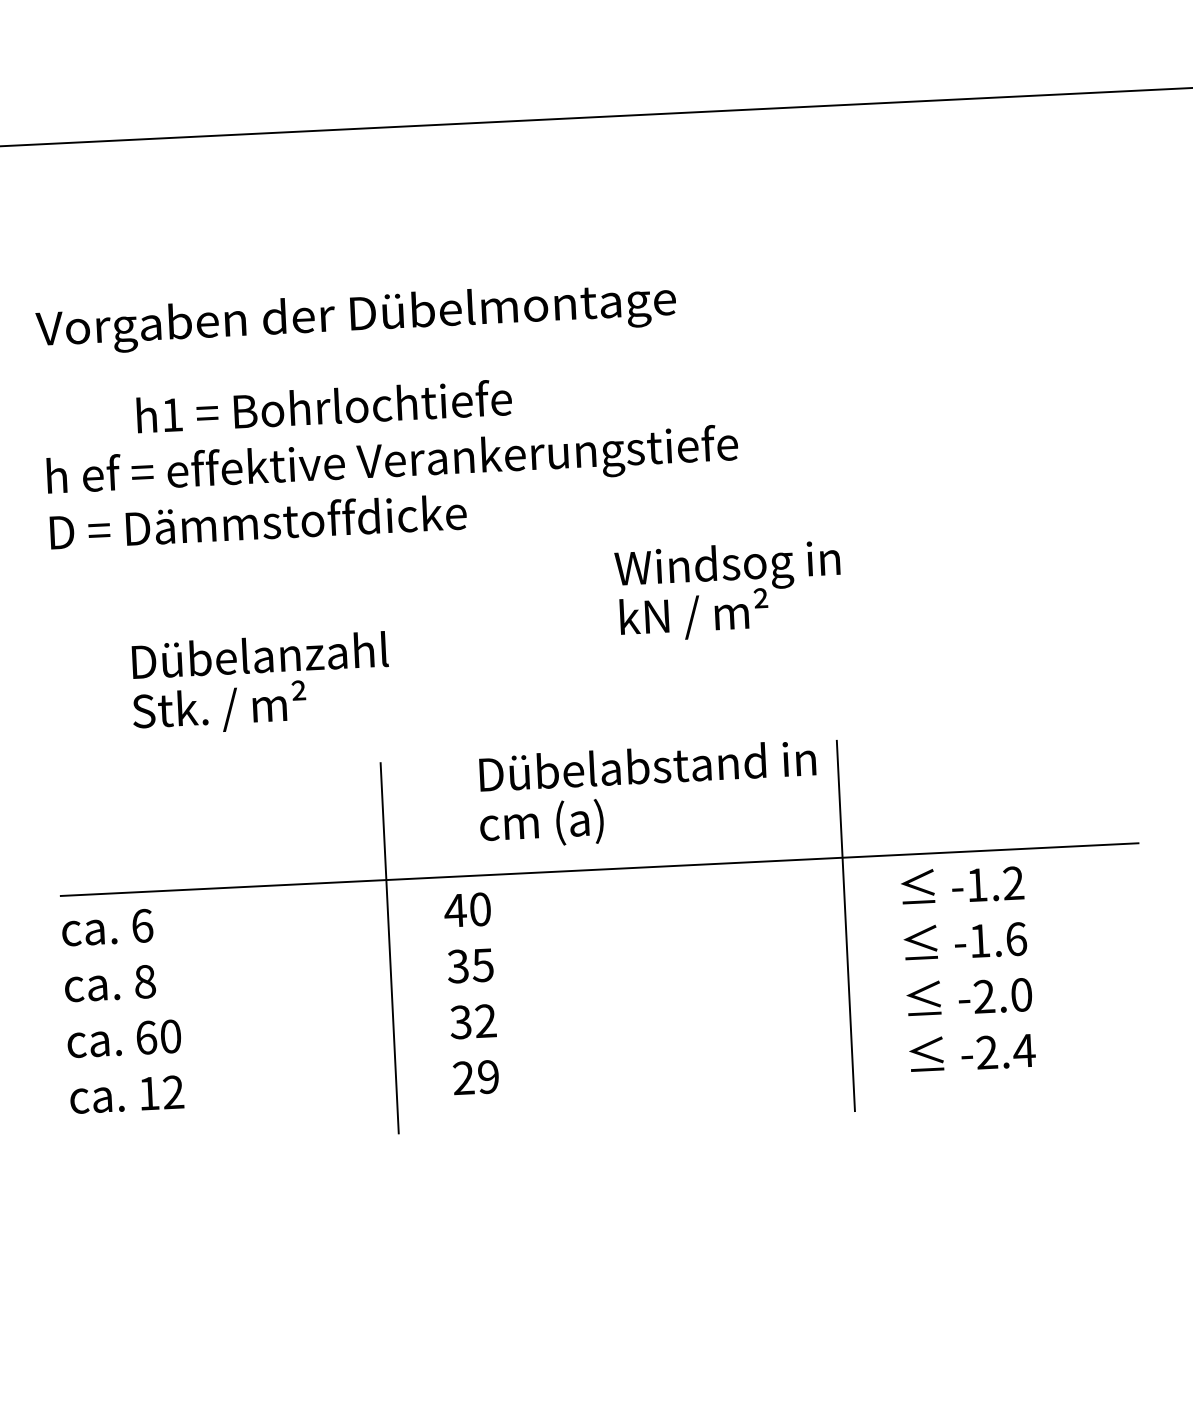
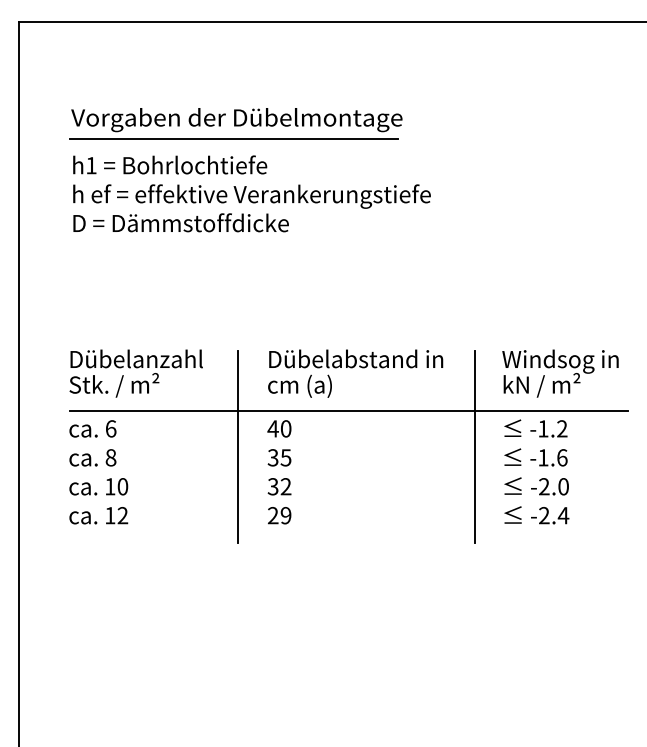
line: (351, 355) -> (233, 139), added
text: (324, 405) -> (170, 164), moved
text: (728, 590) -> (560, 373), moved
text: (259, 683) -> (135, 373), moved
text: (647, 794) -> (355, 373), moved
text: (146, 1037) -> (110, 486), 60 -> 10

